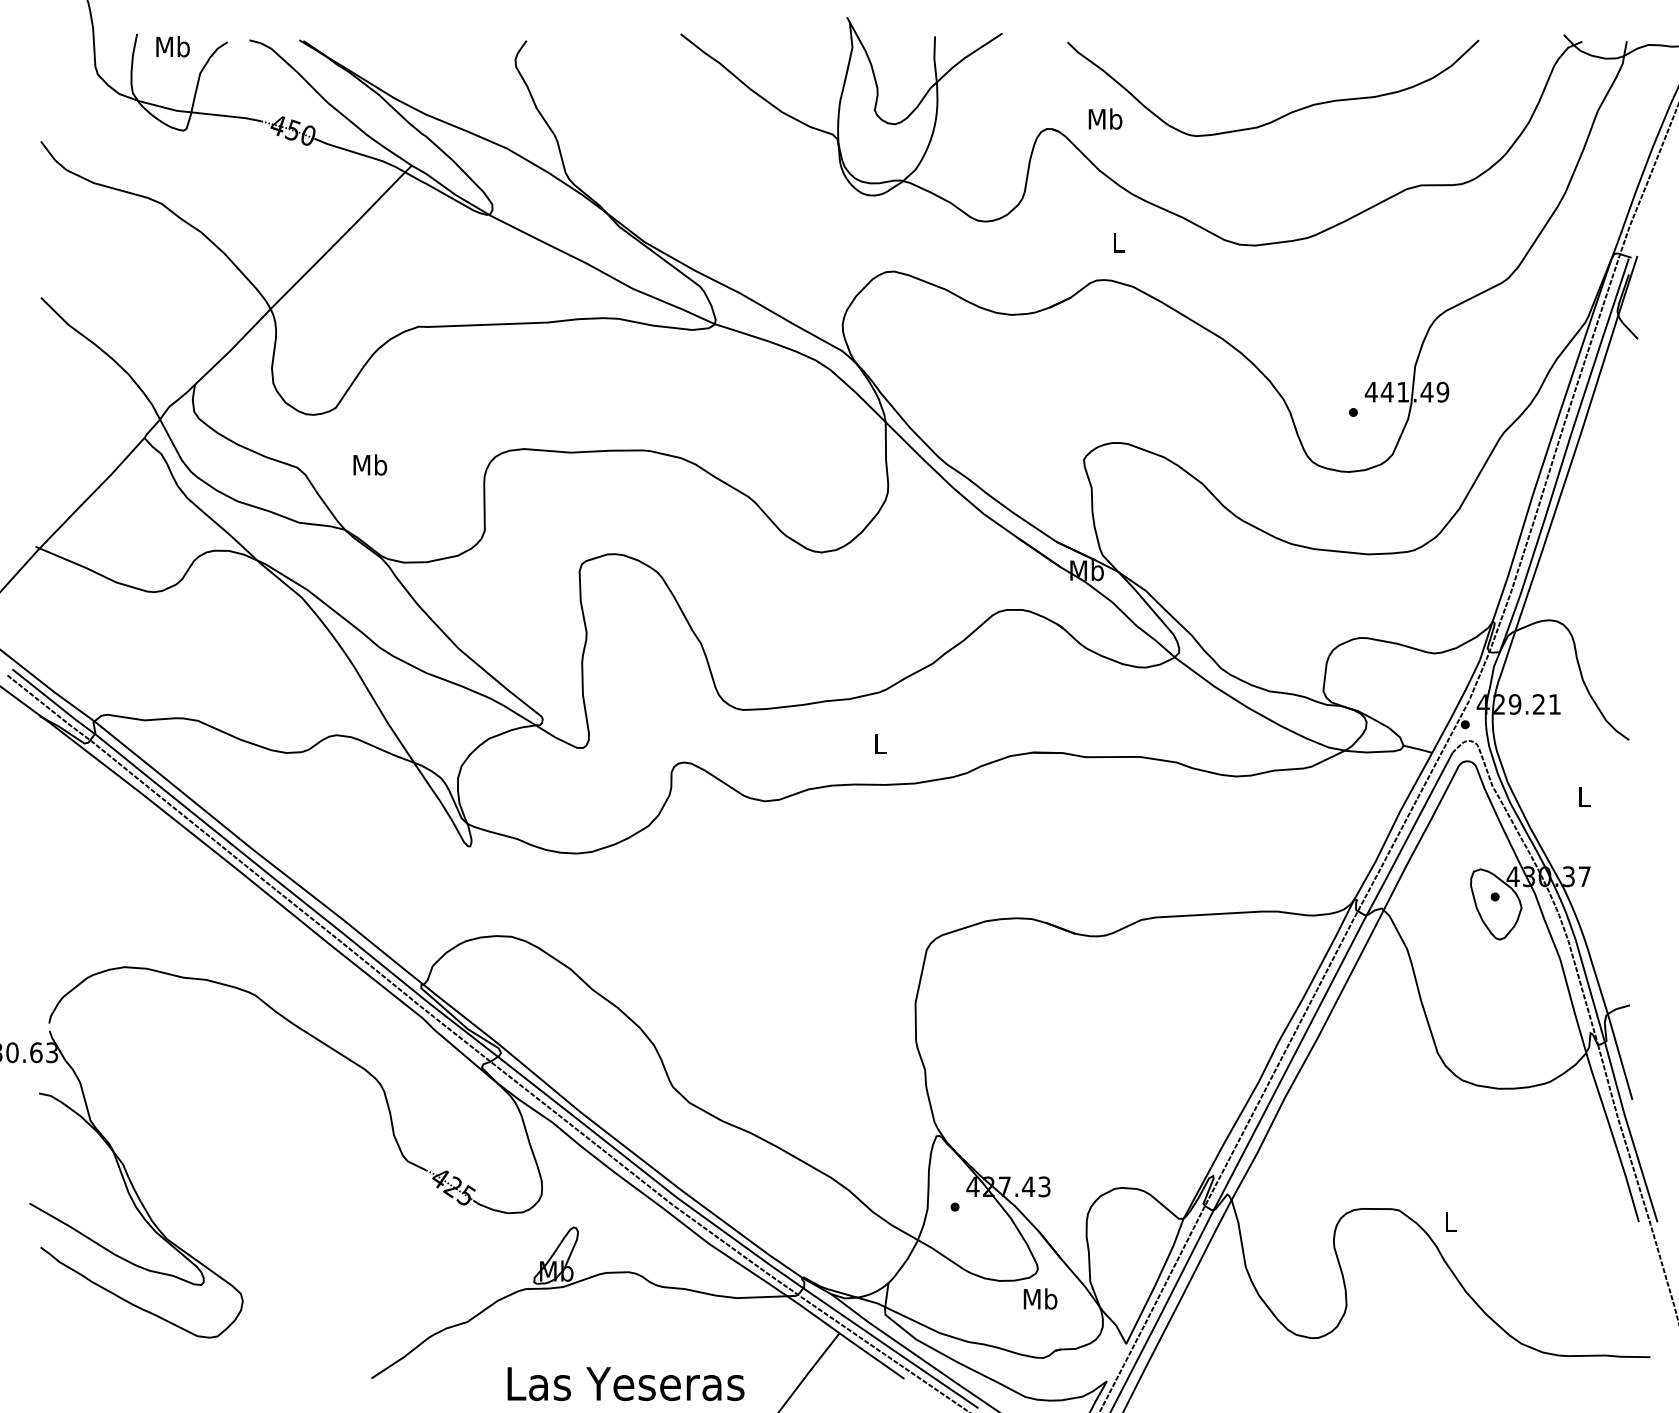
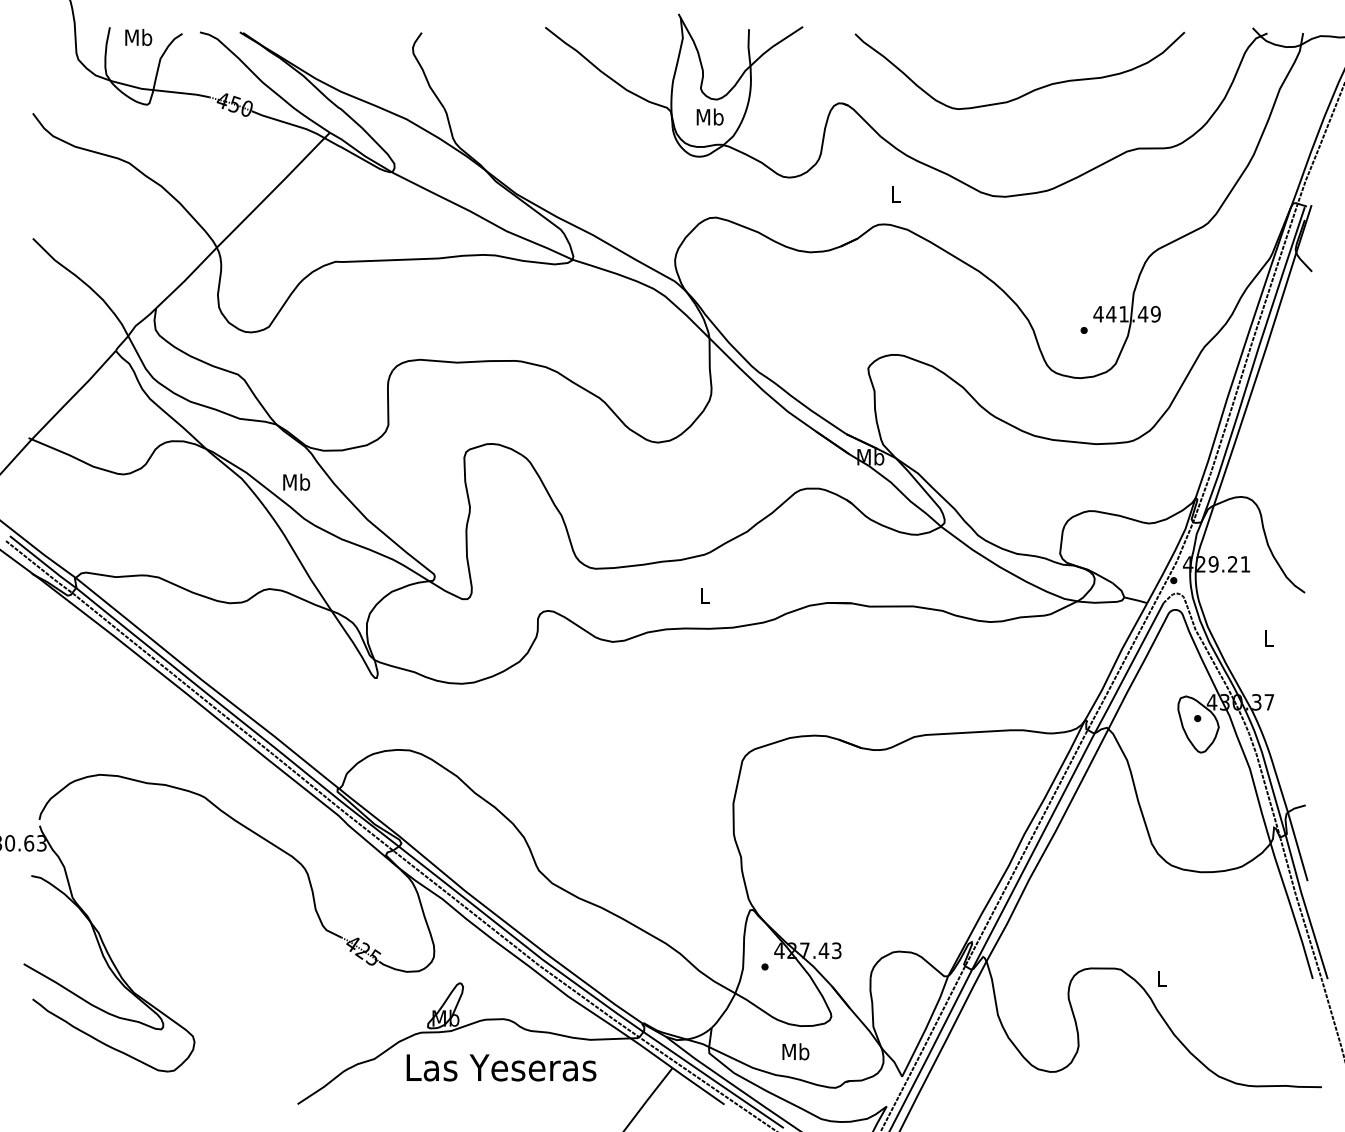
text: (1105, 118) -> (710, 116), moved
text: (370, 464) -> (296, 481), moved
text: (1040, 1298) -> (795, 1051), moved
text: (625, 1384) -> (501, 1068), moved

